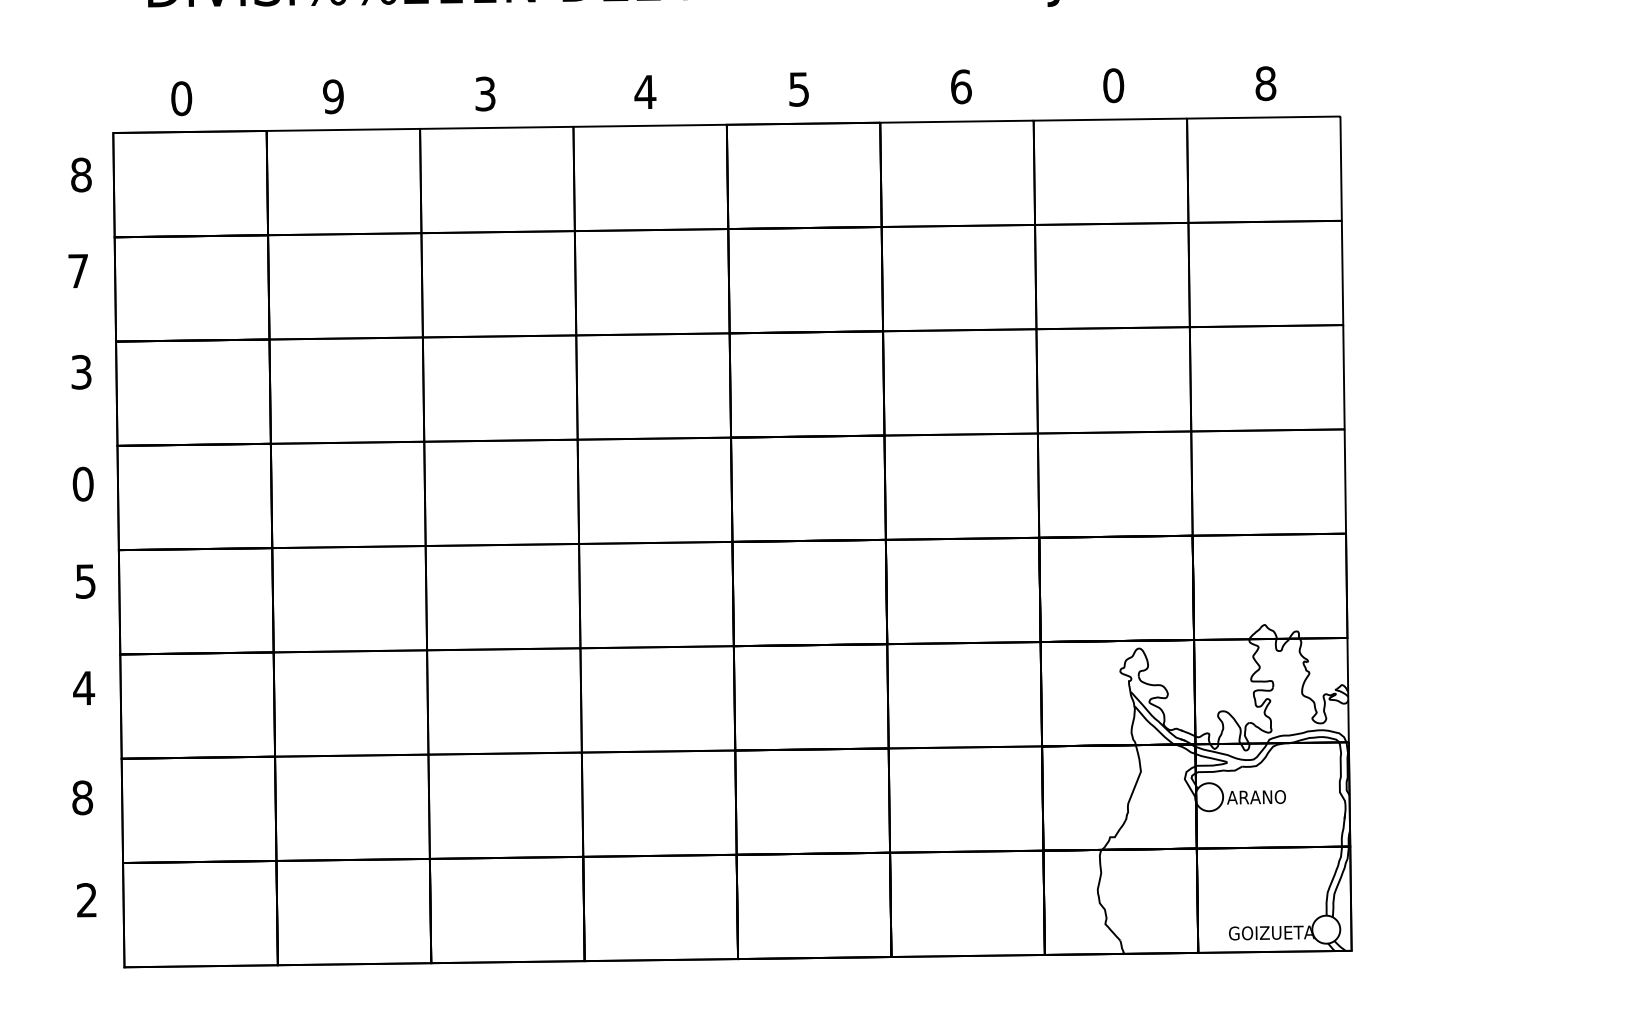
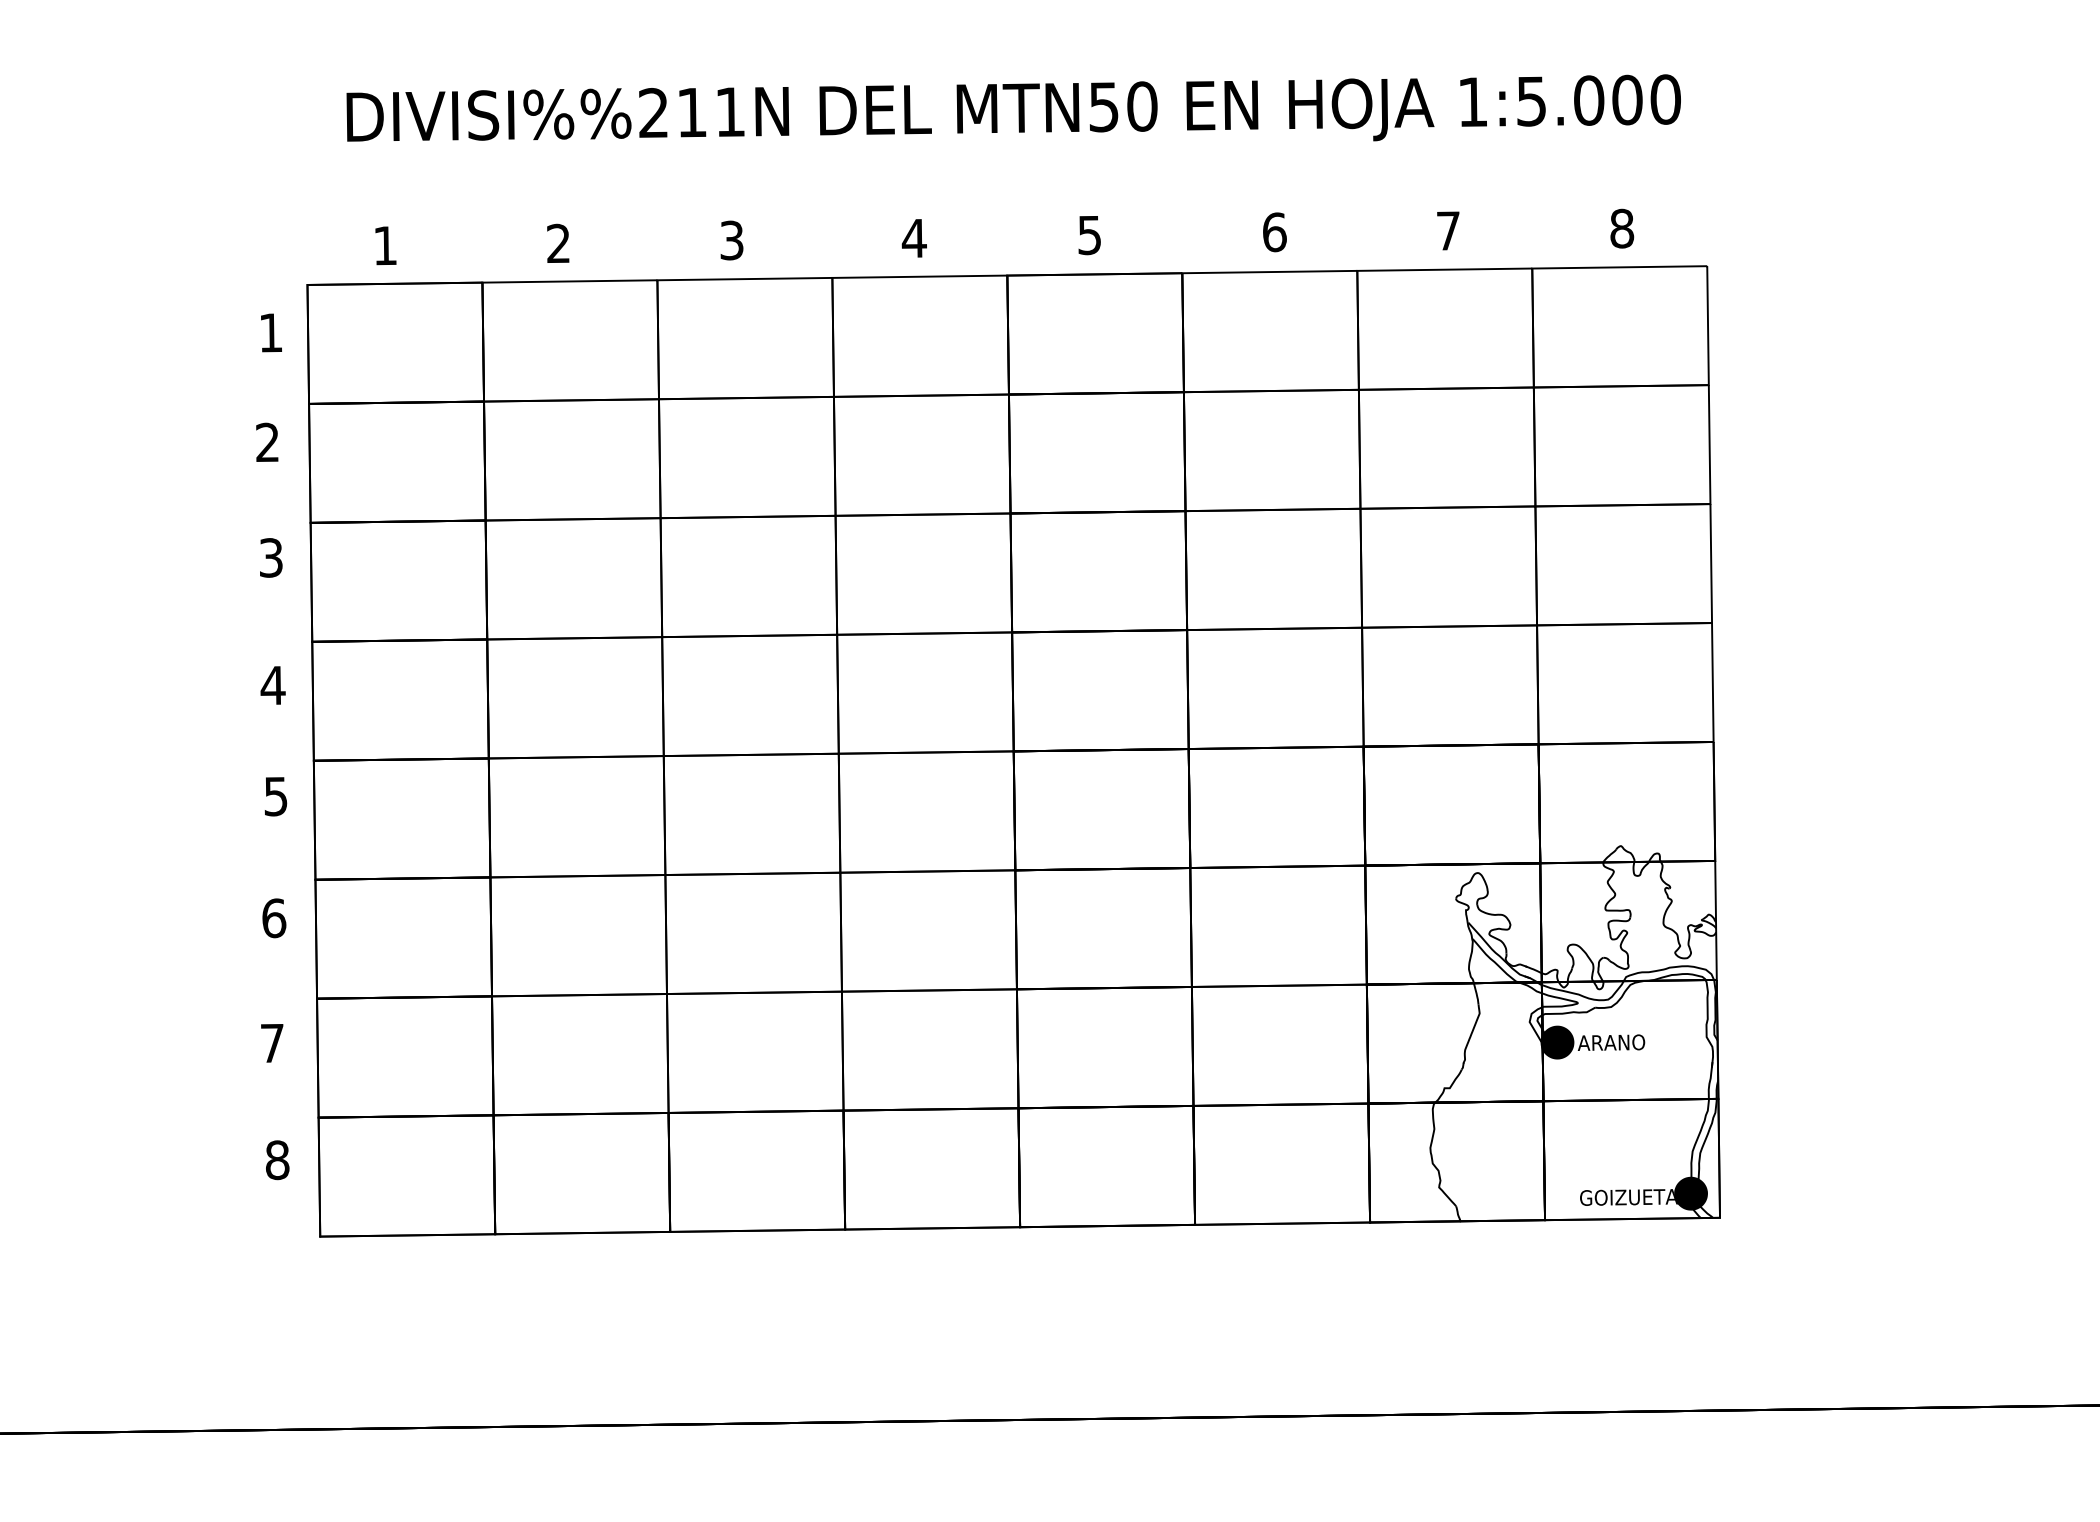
text: (1113, 85) -> (1448, 230), 0 -> 7
text: (333, 96) -> (558, 243), 9 -> 2
text: (181, 98) -> (385, 245), 0 -> 1
text: (80, 174) -> (270, 332), 8 -> 1
text: (78, 270) -> (267, 441), 7 -> 2
text: (82, 484) -> (272, 685), 0 -> 4
text: (83, 688) -> (273, 918), 4 -> 6
fill: (1209, 797) -> (1557, 1042), added
fill: (1209, 797) -> (1557, 1042), added
text: (82, 798) -> (272, 1043), 8 -> 7
text: (87, 900) -> (277, 1160), 2 -> 8
fill: (1325, 929) -> (1690, 1193), added
fill: (1326, 929) -> (1691, 1193), added

